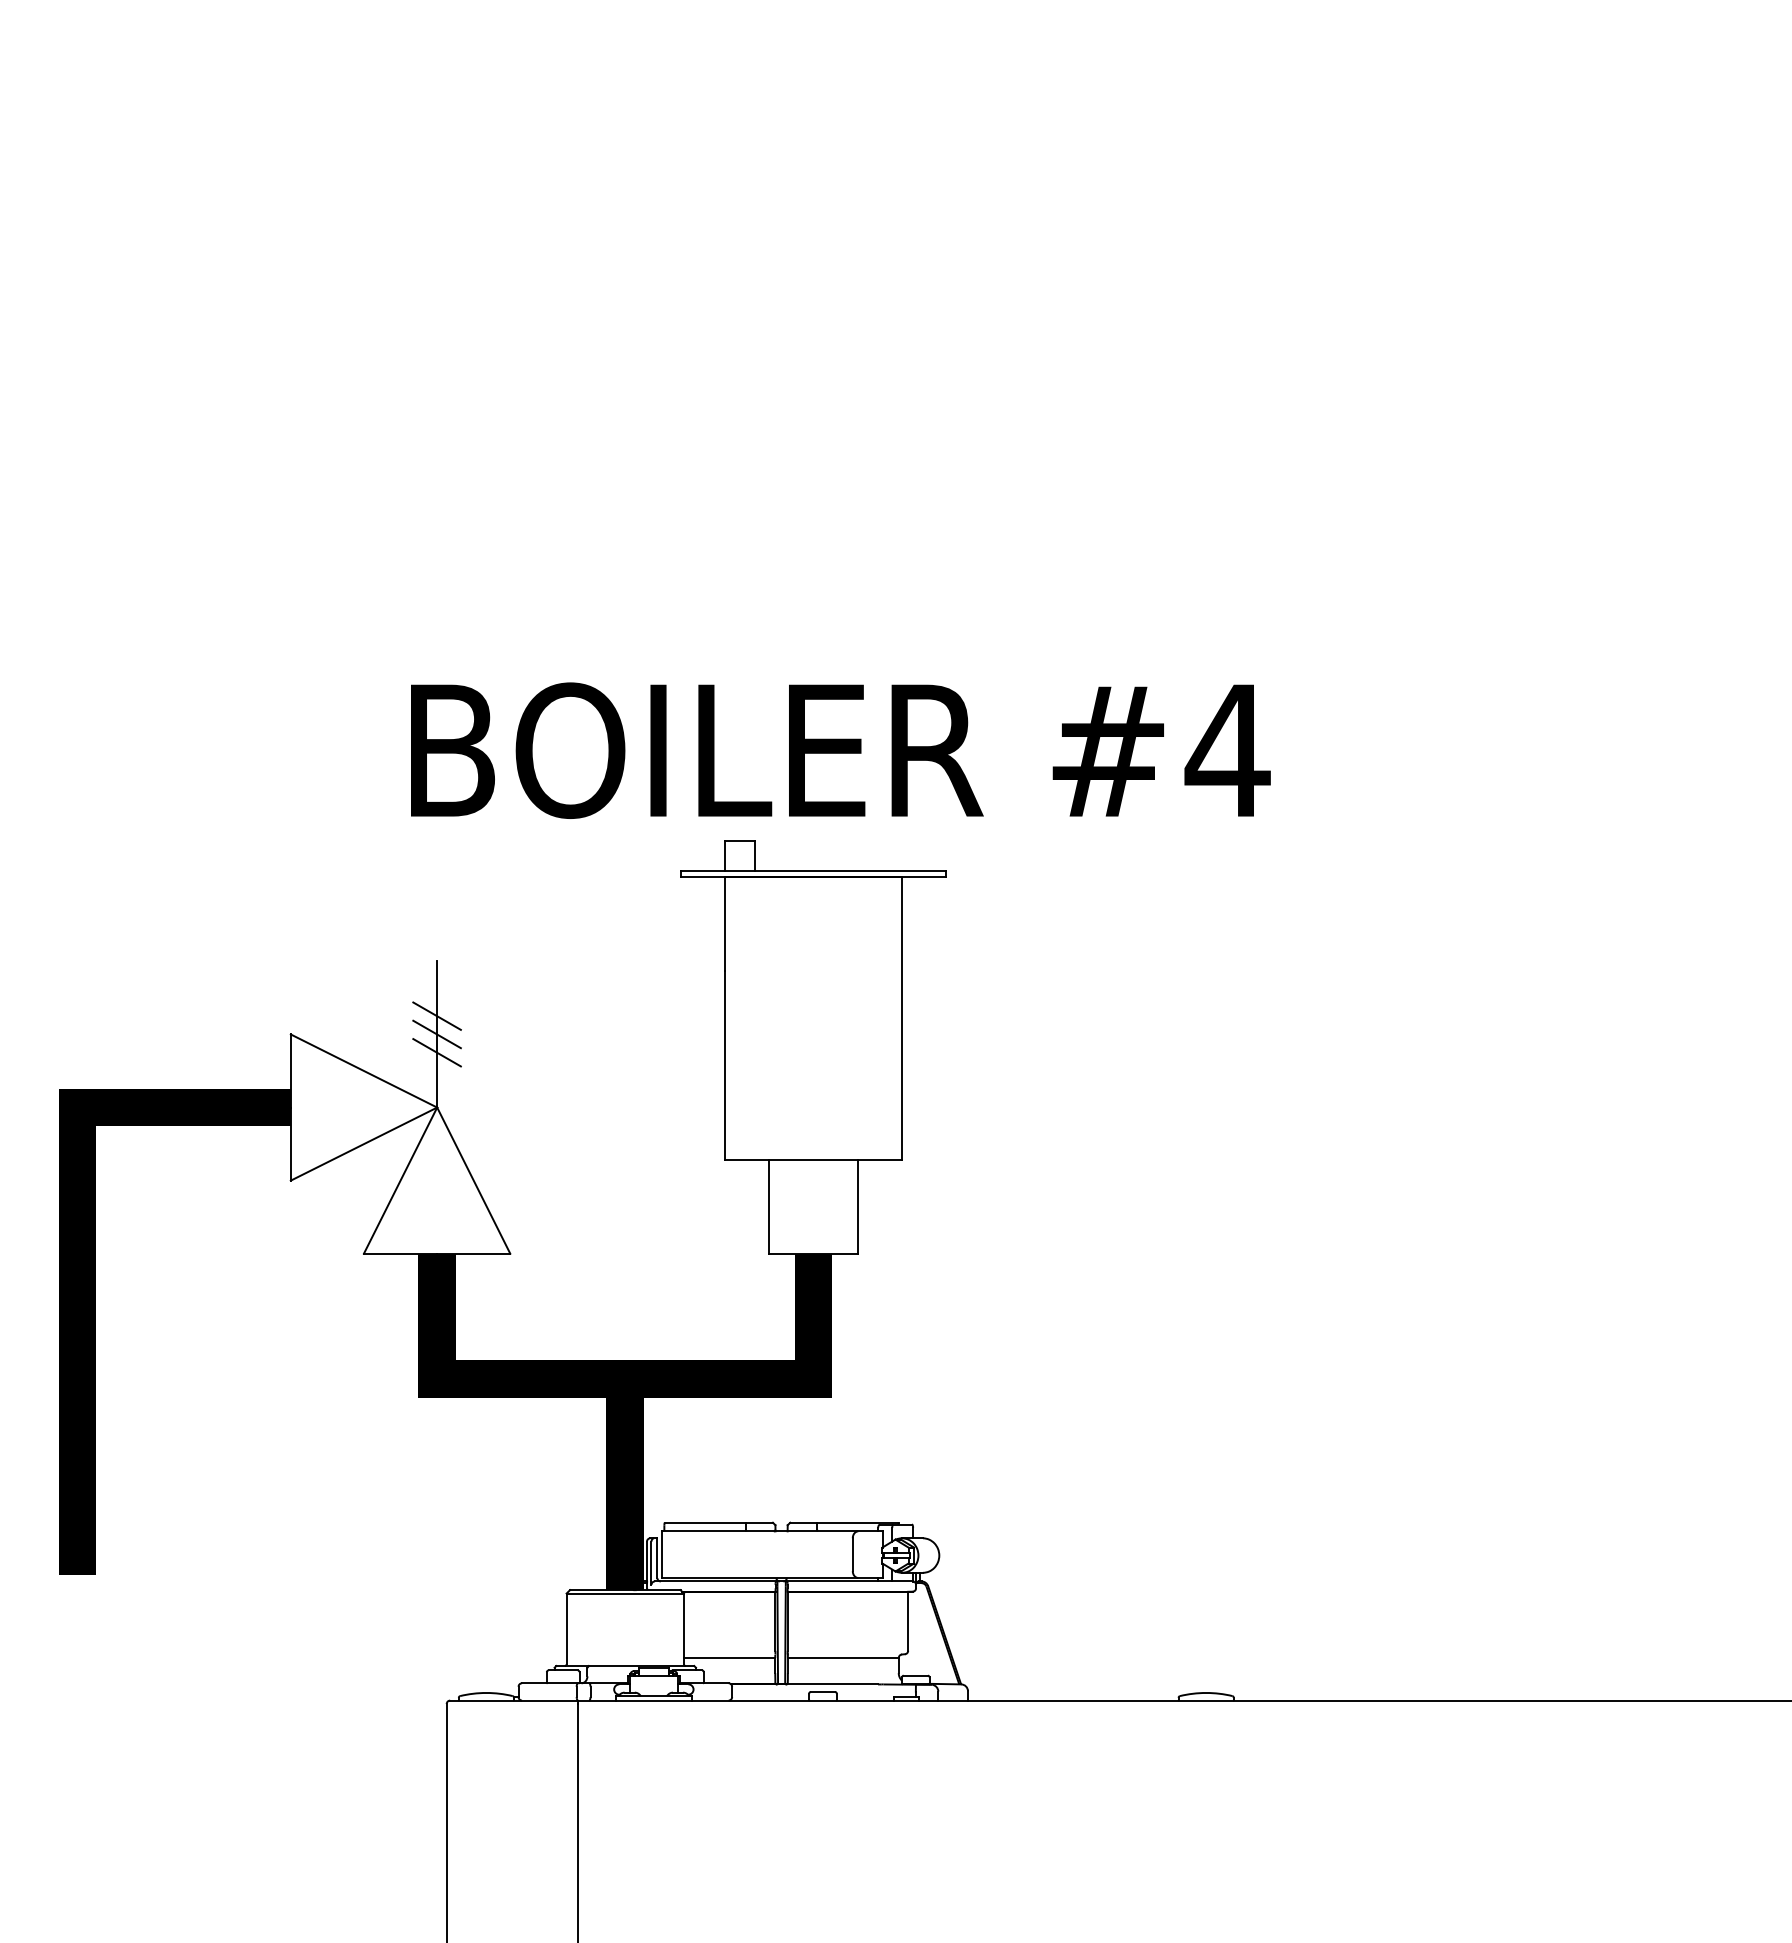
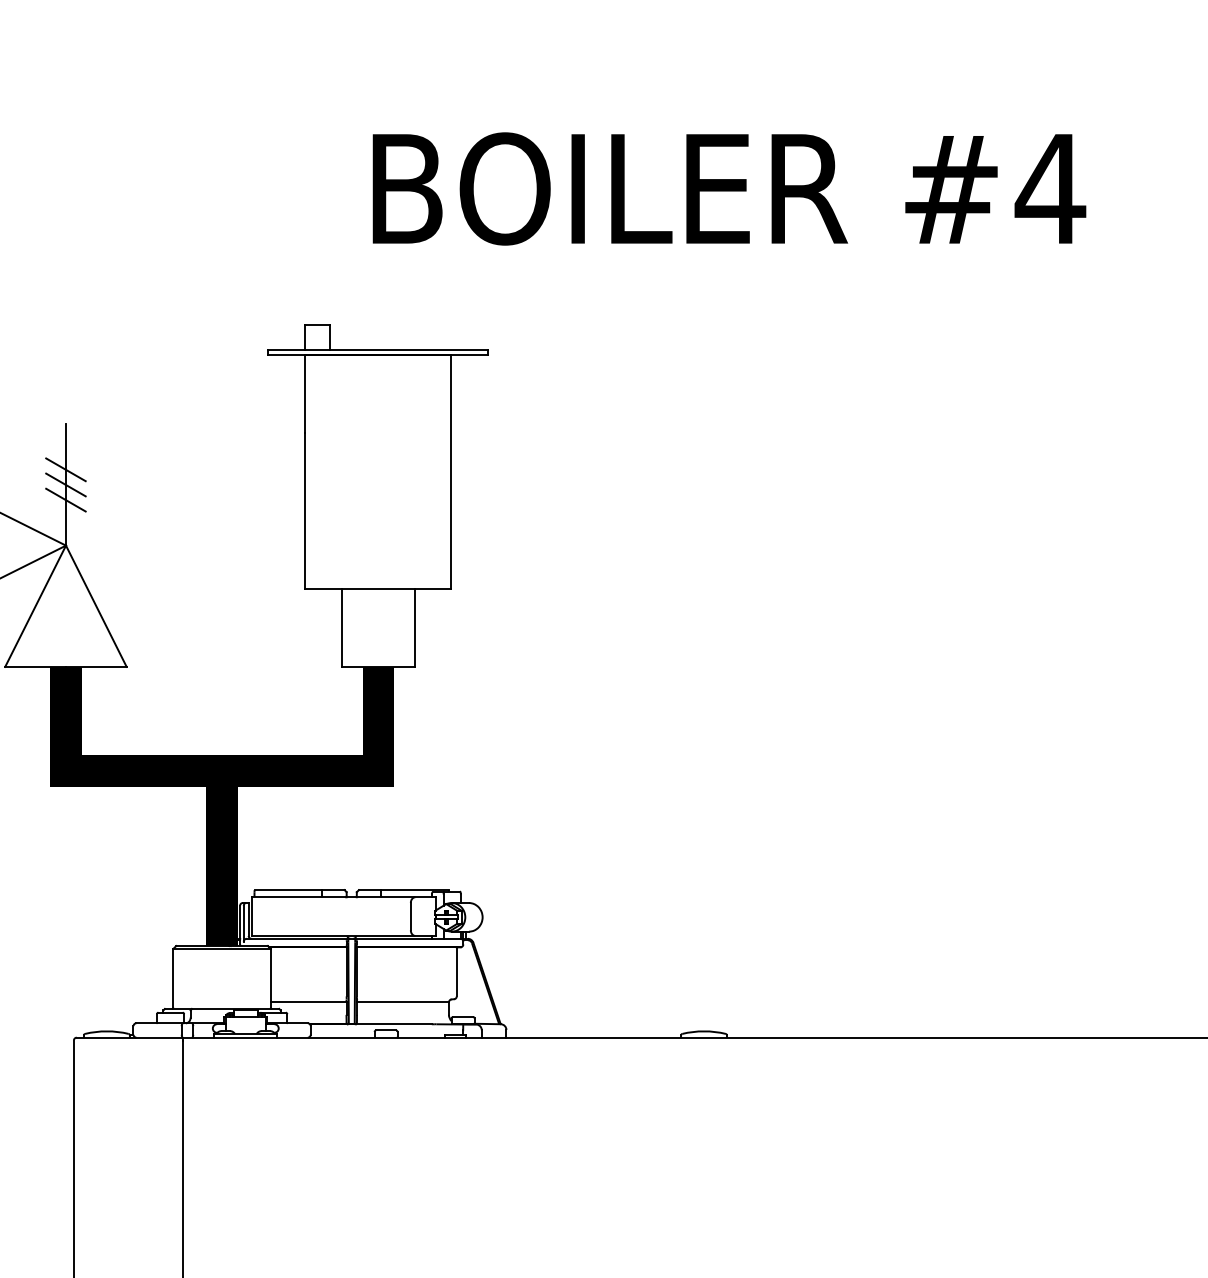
text: (840, 750) -> (729, 188), moved

